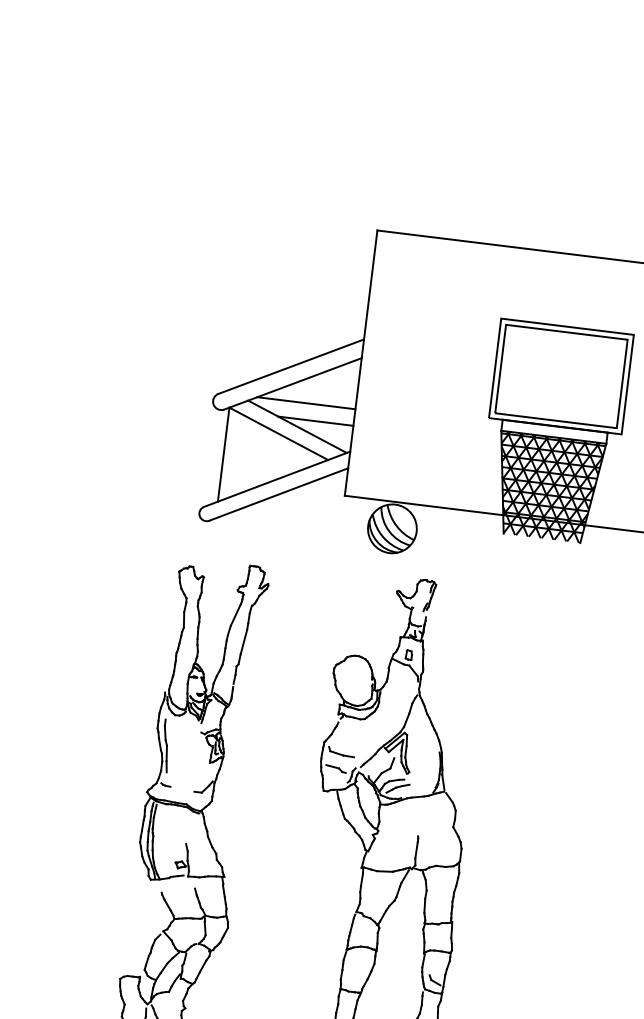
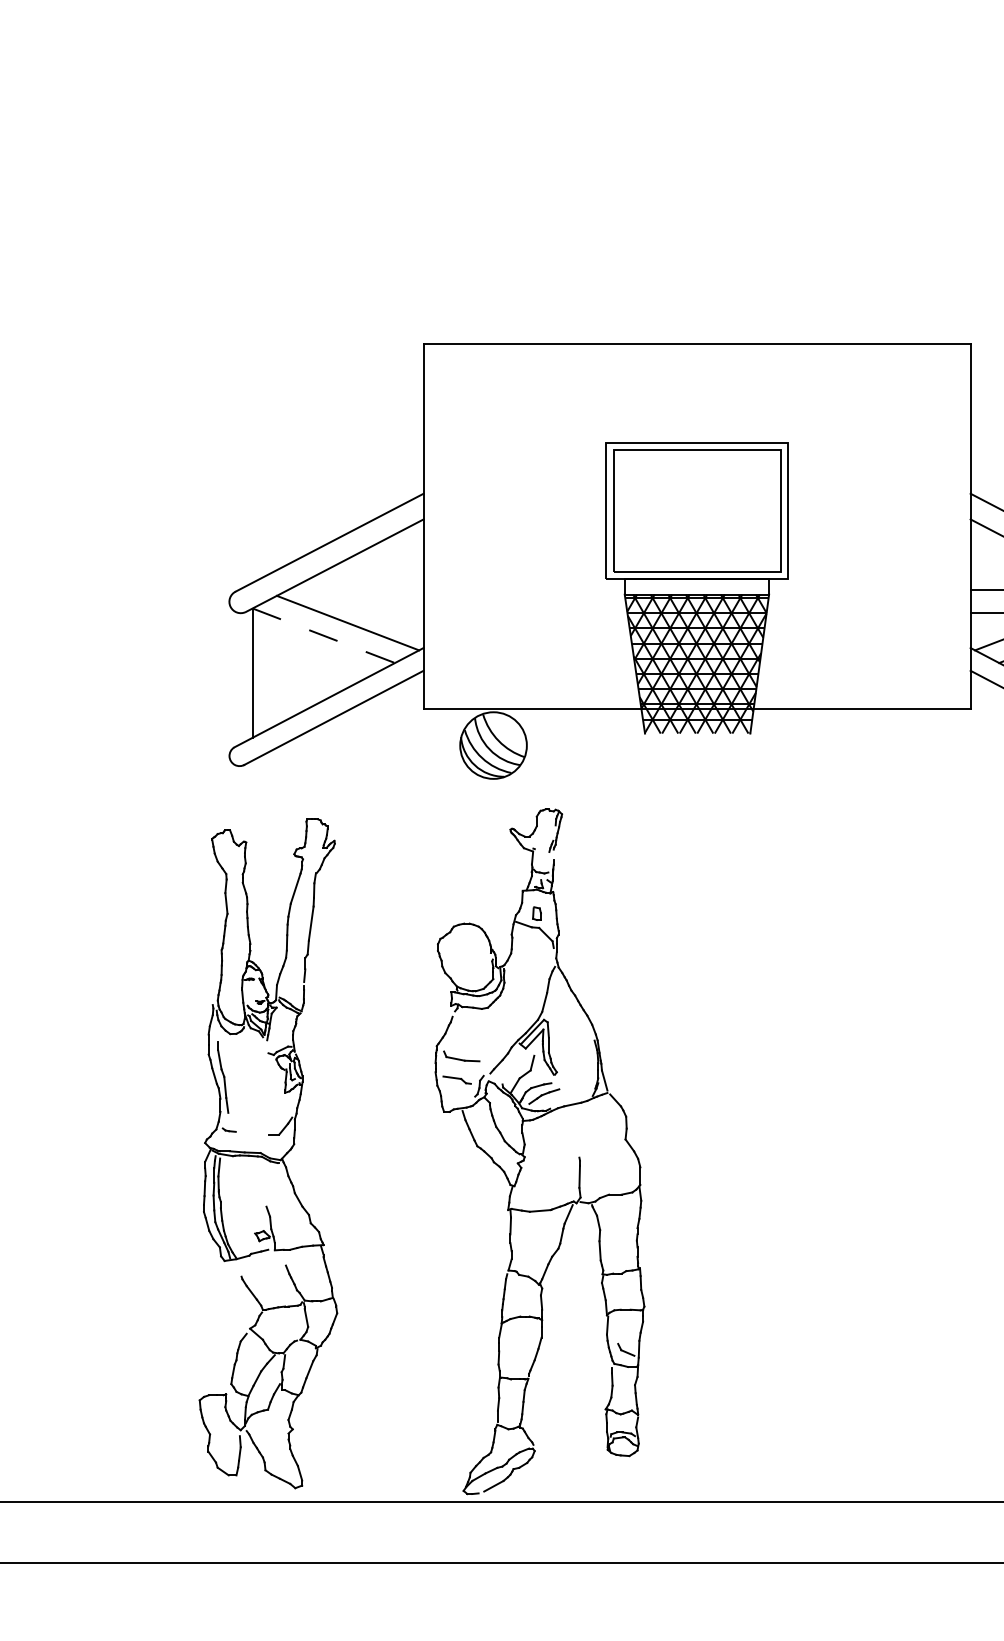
line: (305, 403) -> (355, 589), removed
line: (315, 421) -> (371, 612), removed
line: (279, 433) -> (324, 635), solid -> dashed

